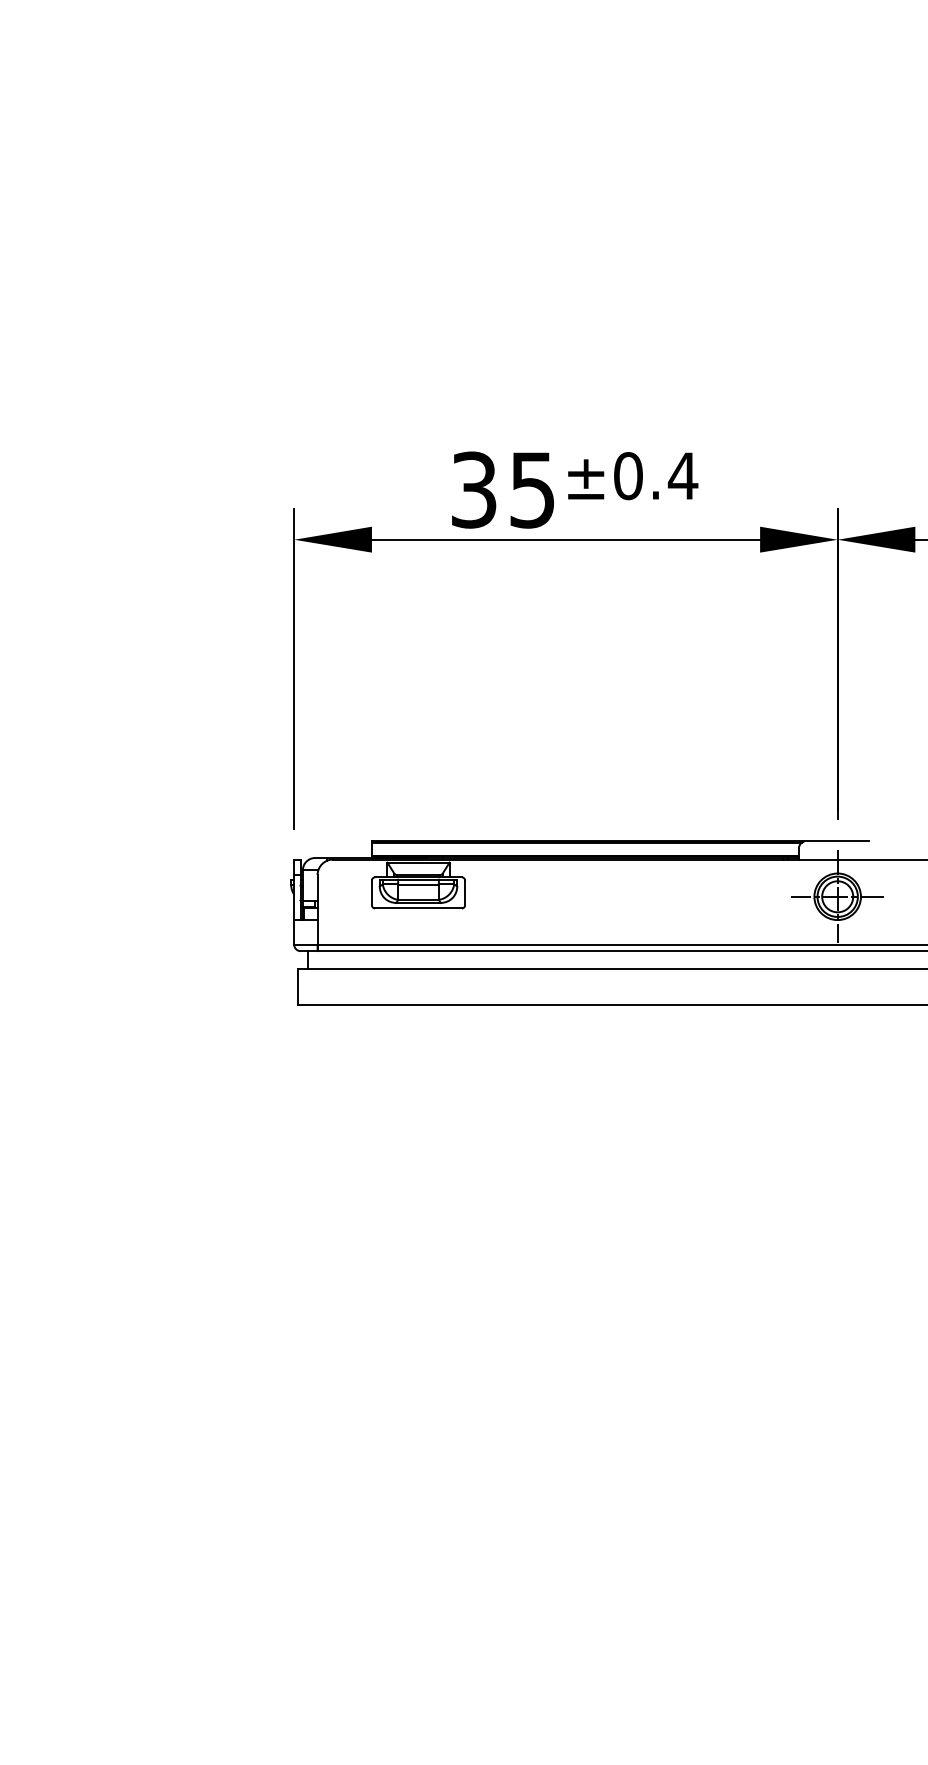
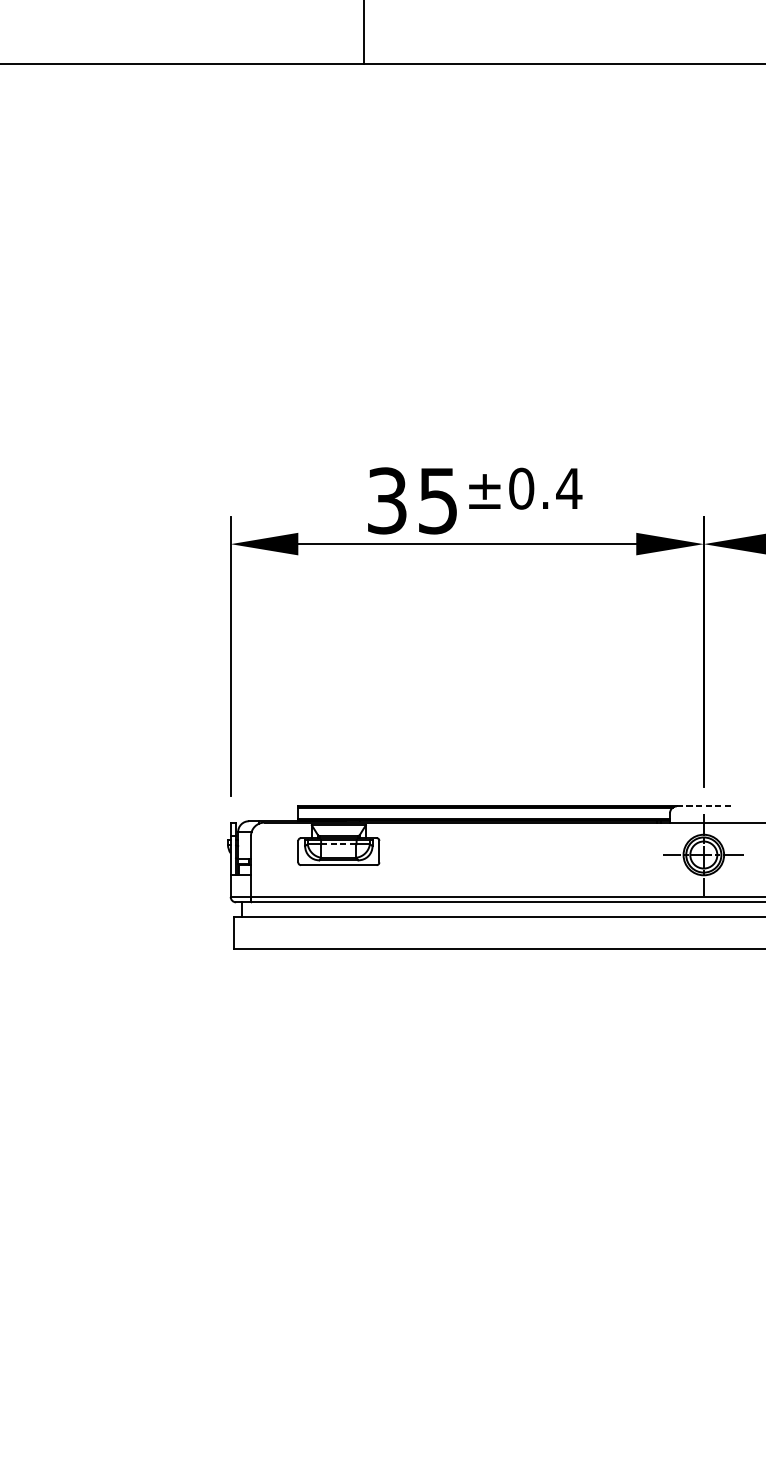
line: (837, 840) -> (703, 806), solid -> dashed
line: (419, 884) -> (339, 844), solid -> dashed

